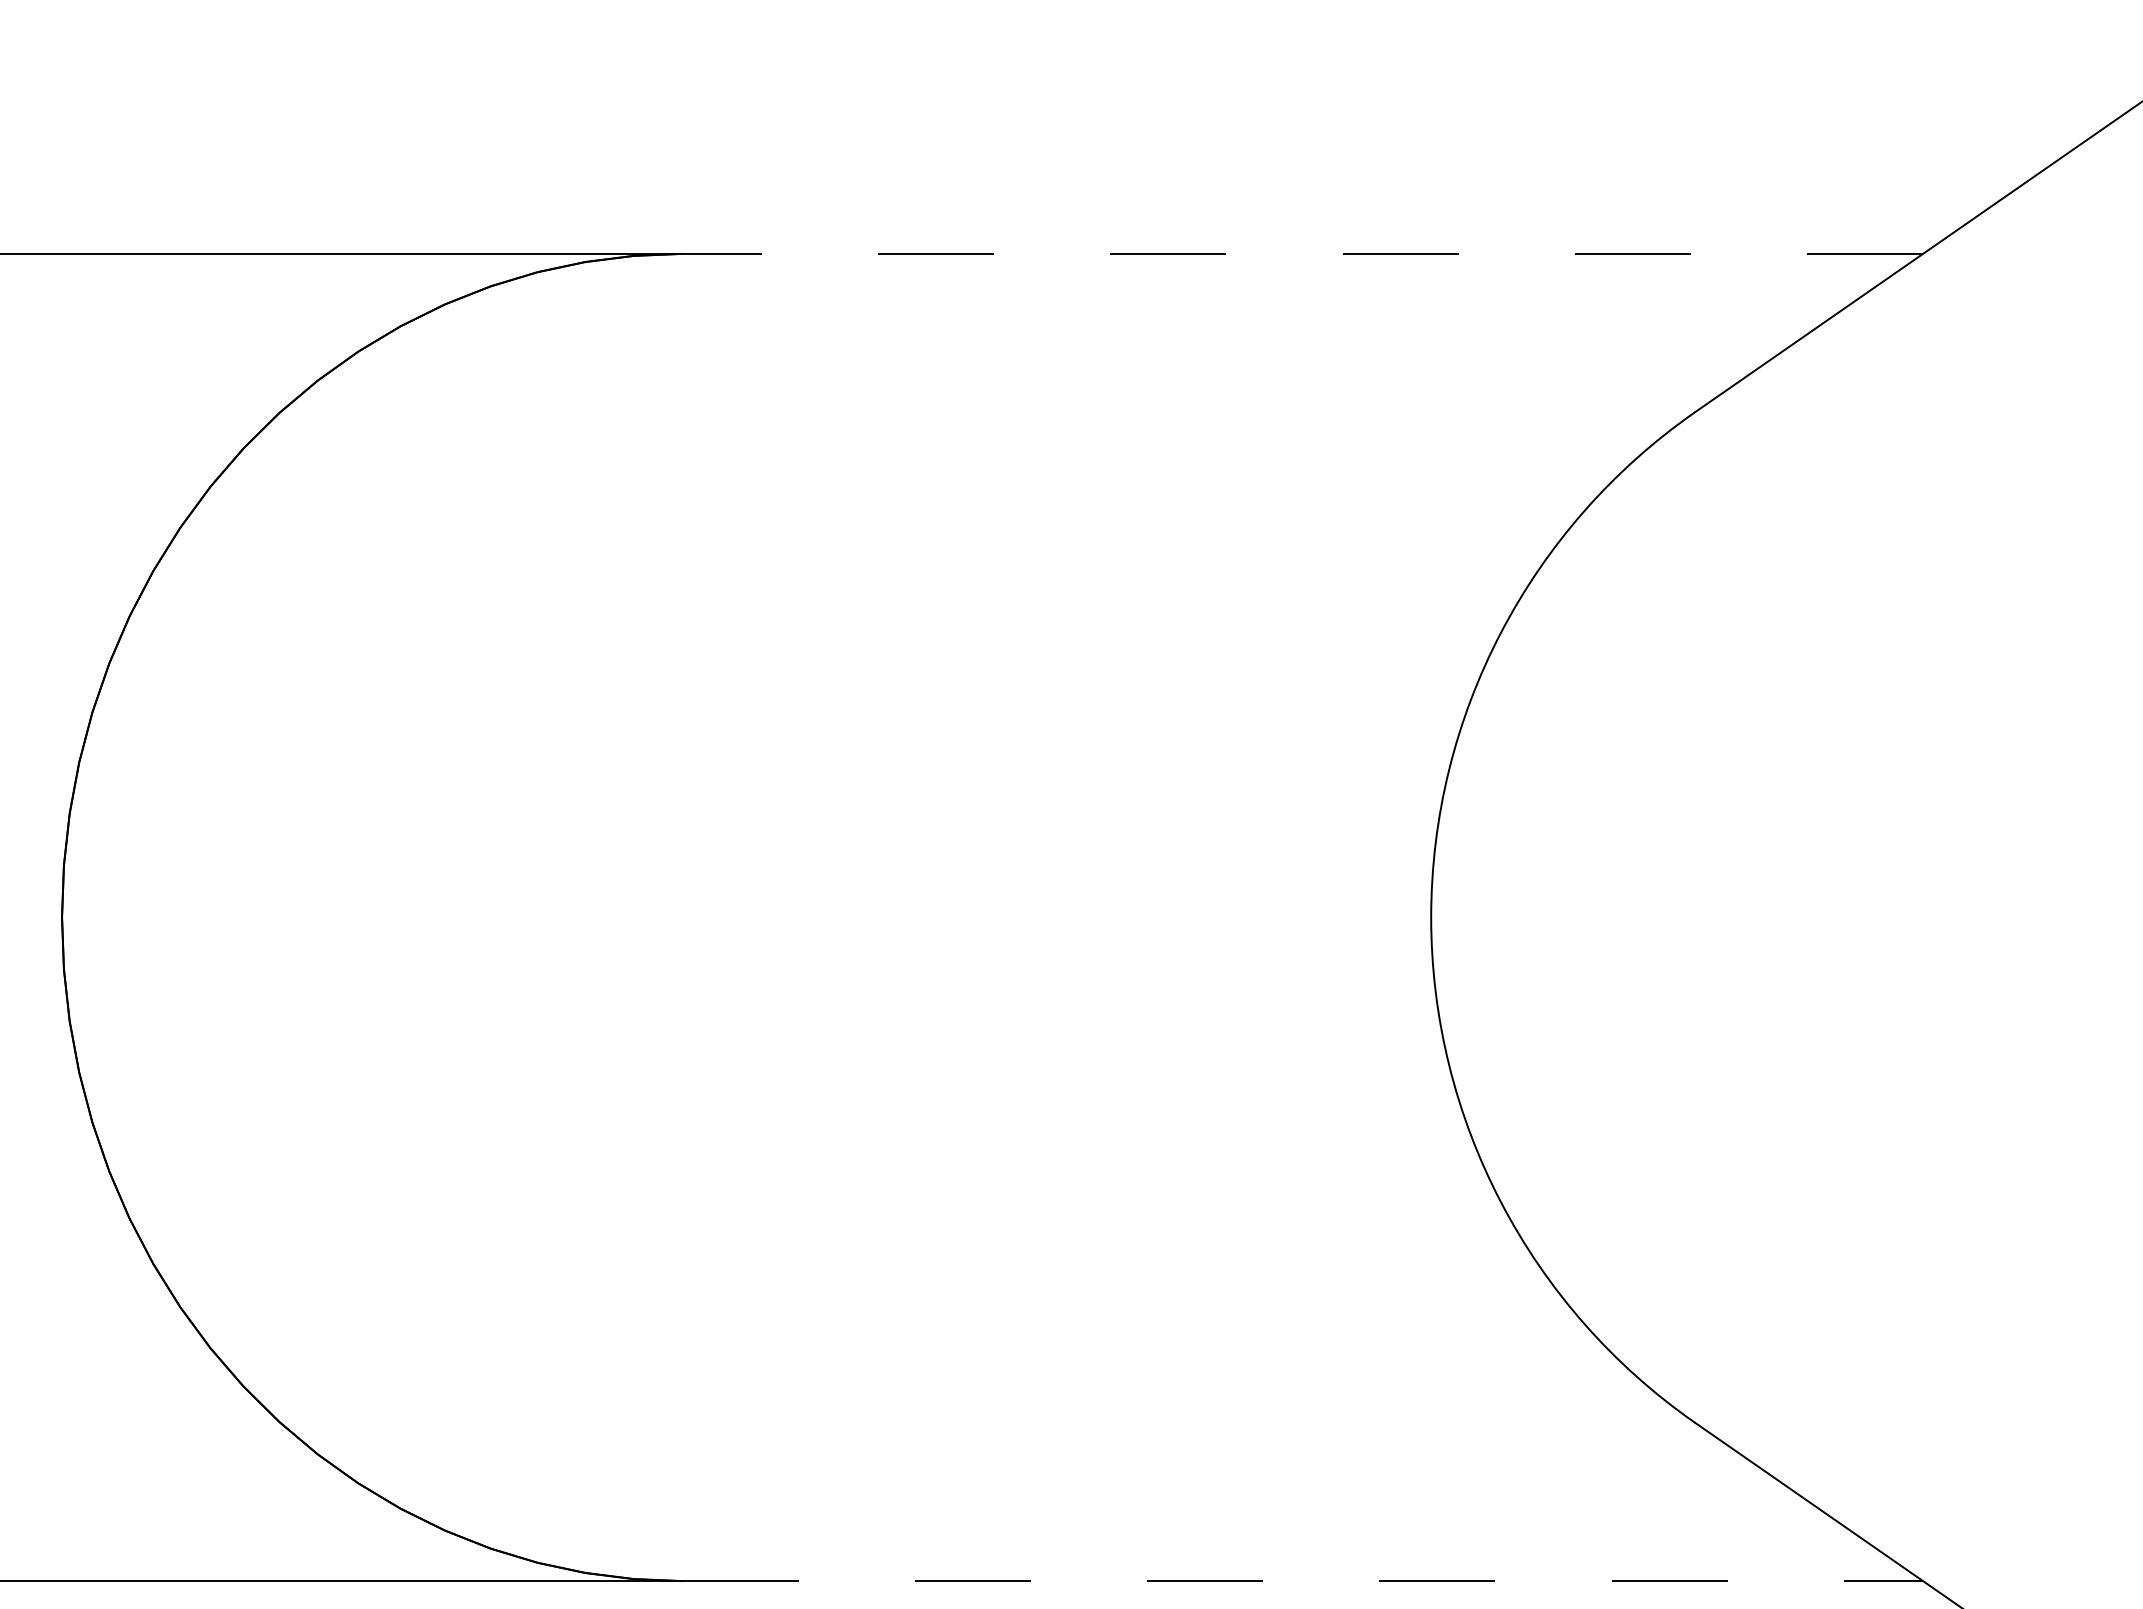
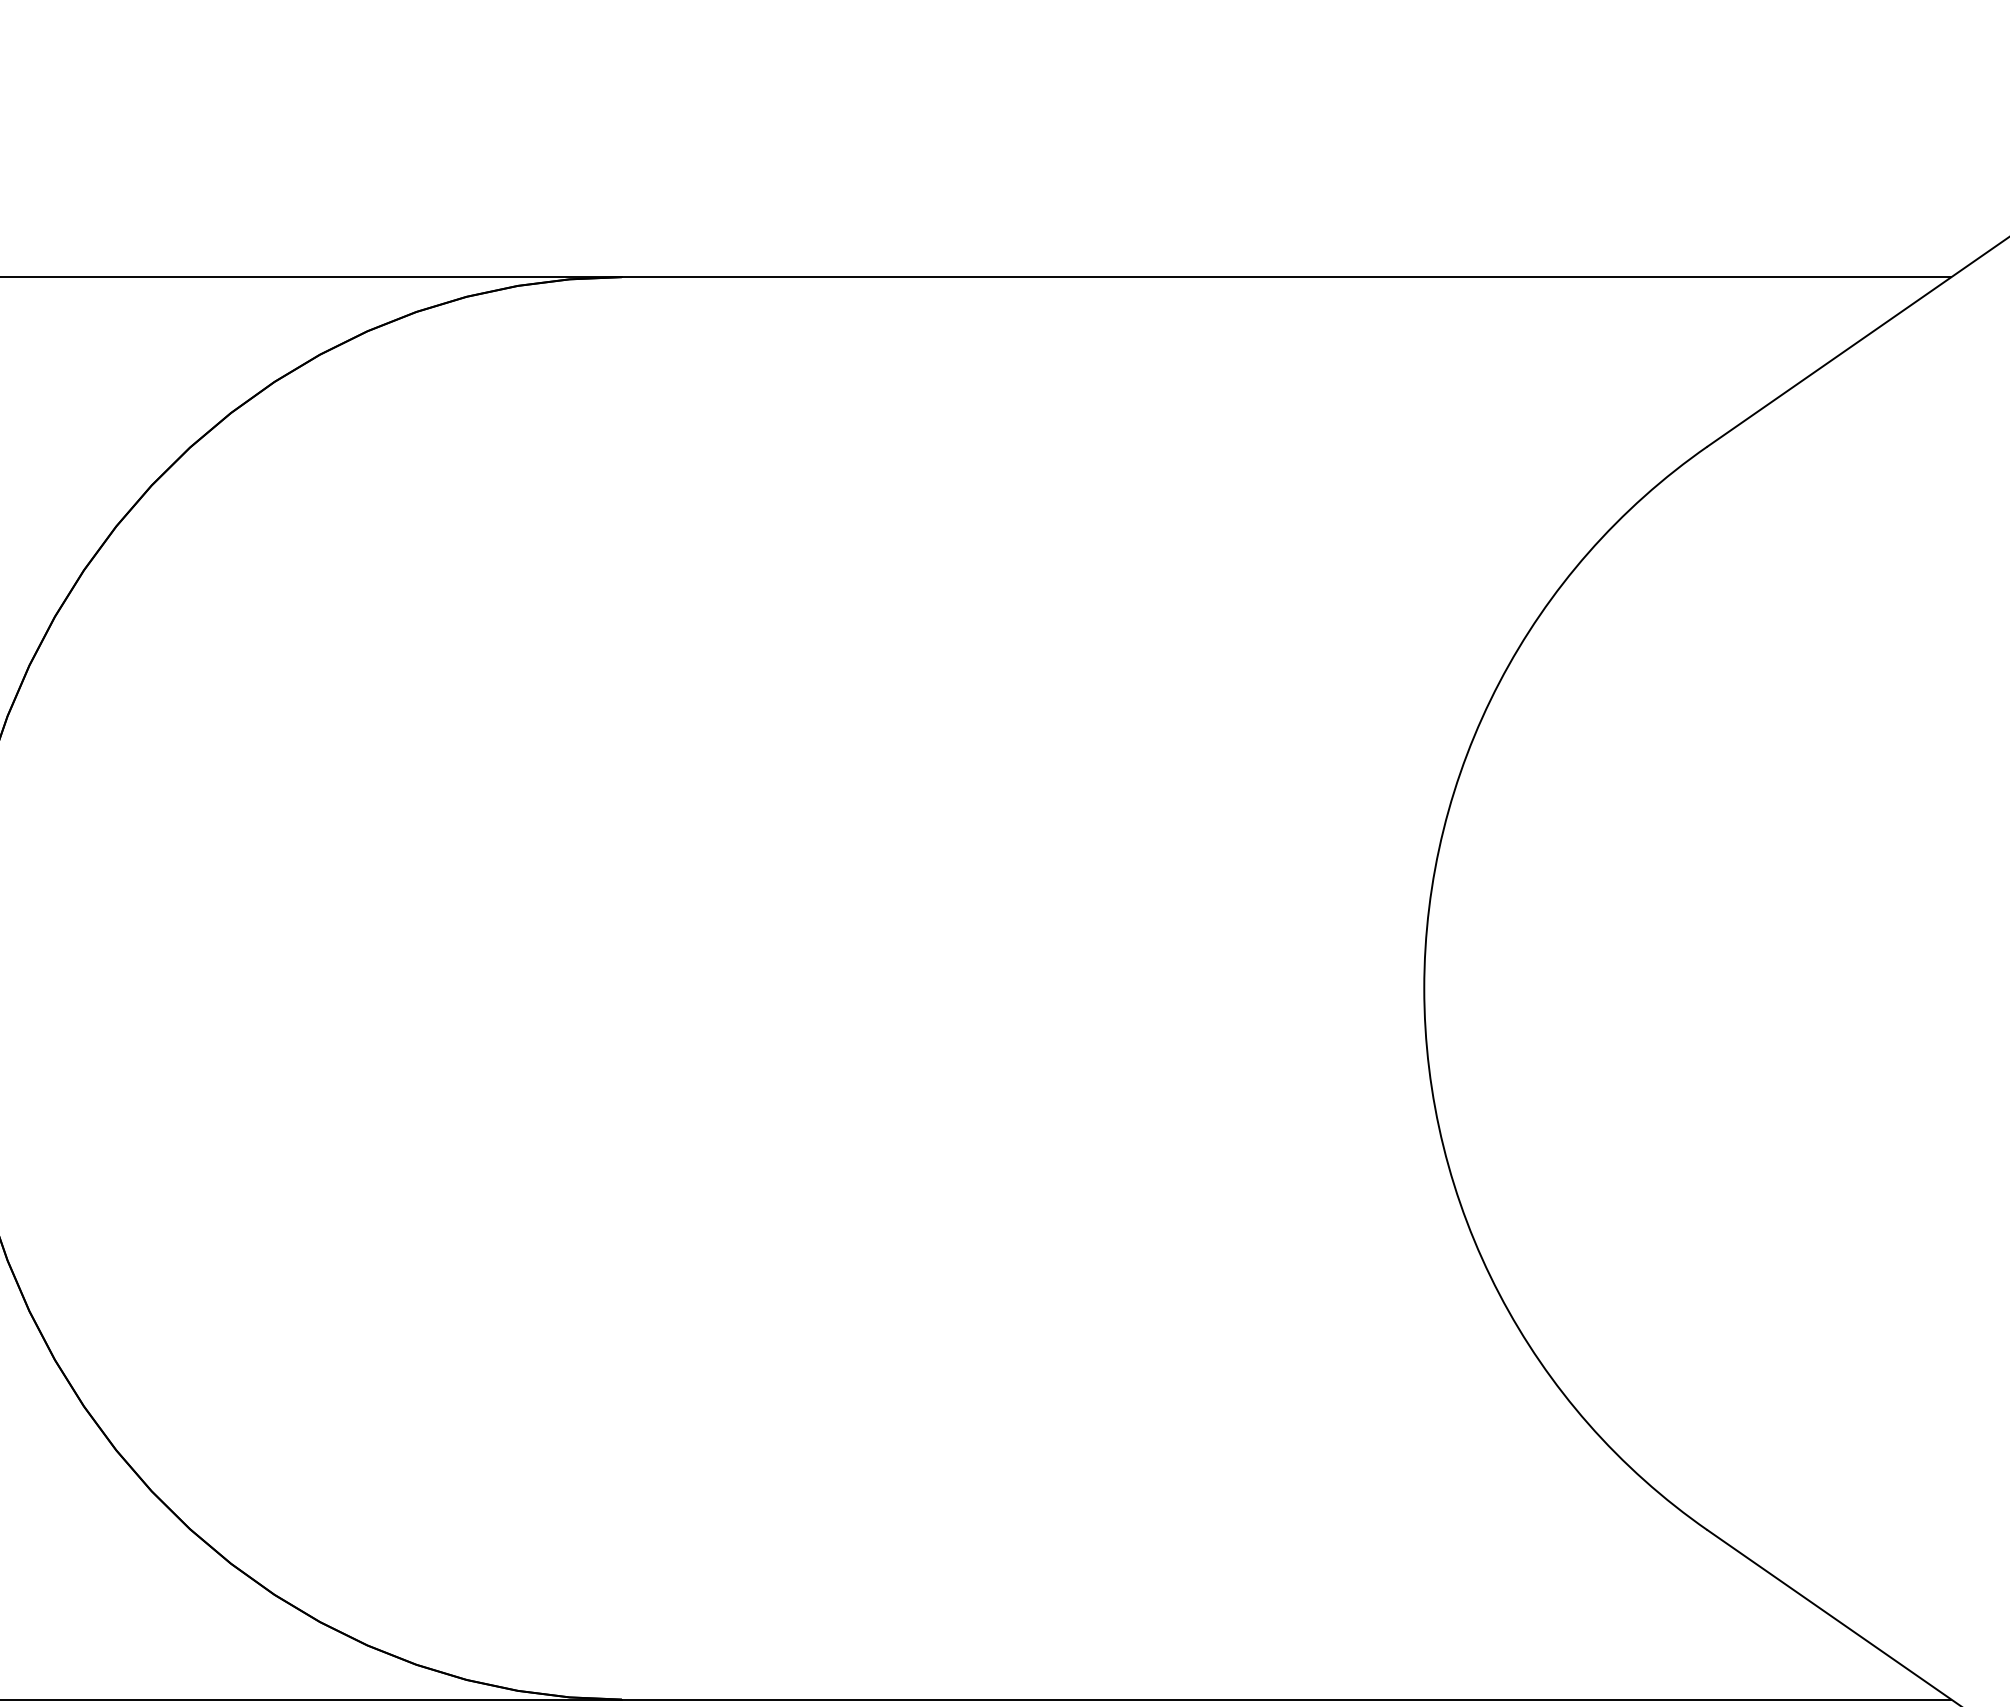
line: (1302, 253) -> (1286, 276), dashed -> solid
line: (1303, 1581) -> (1287, 1699), dashed -> solid

